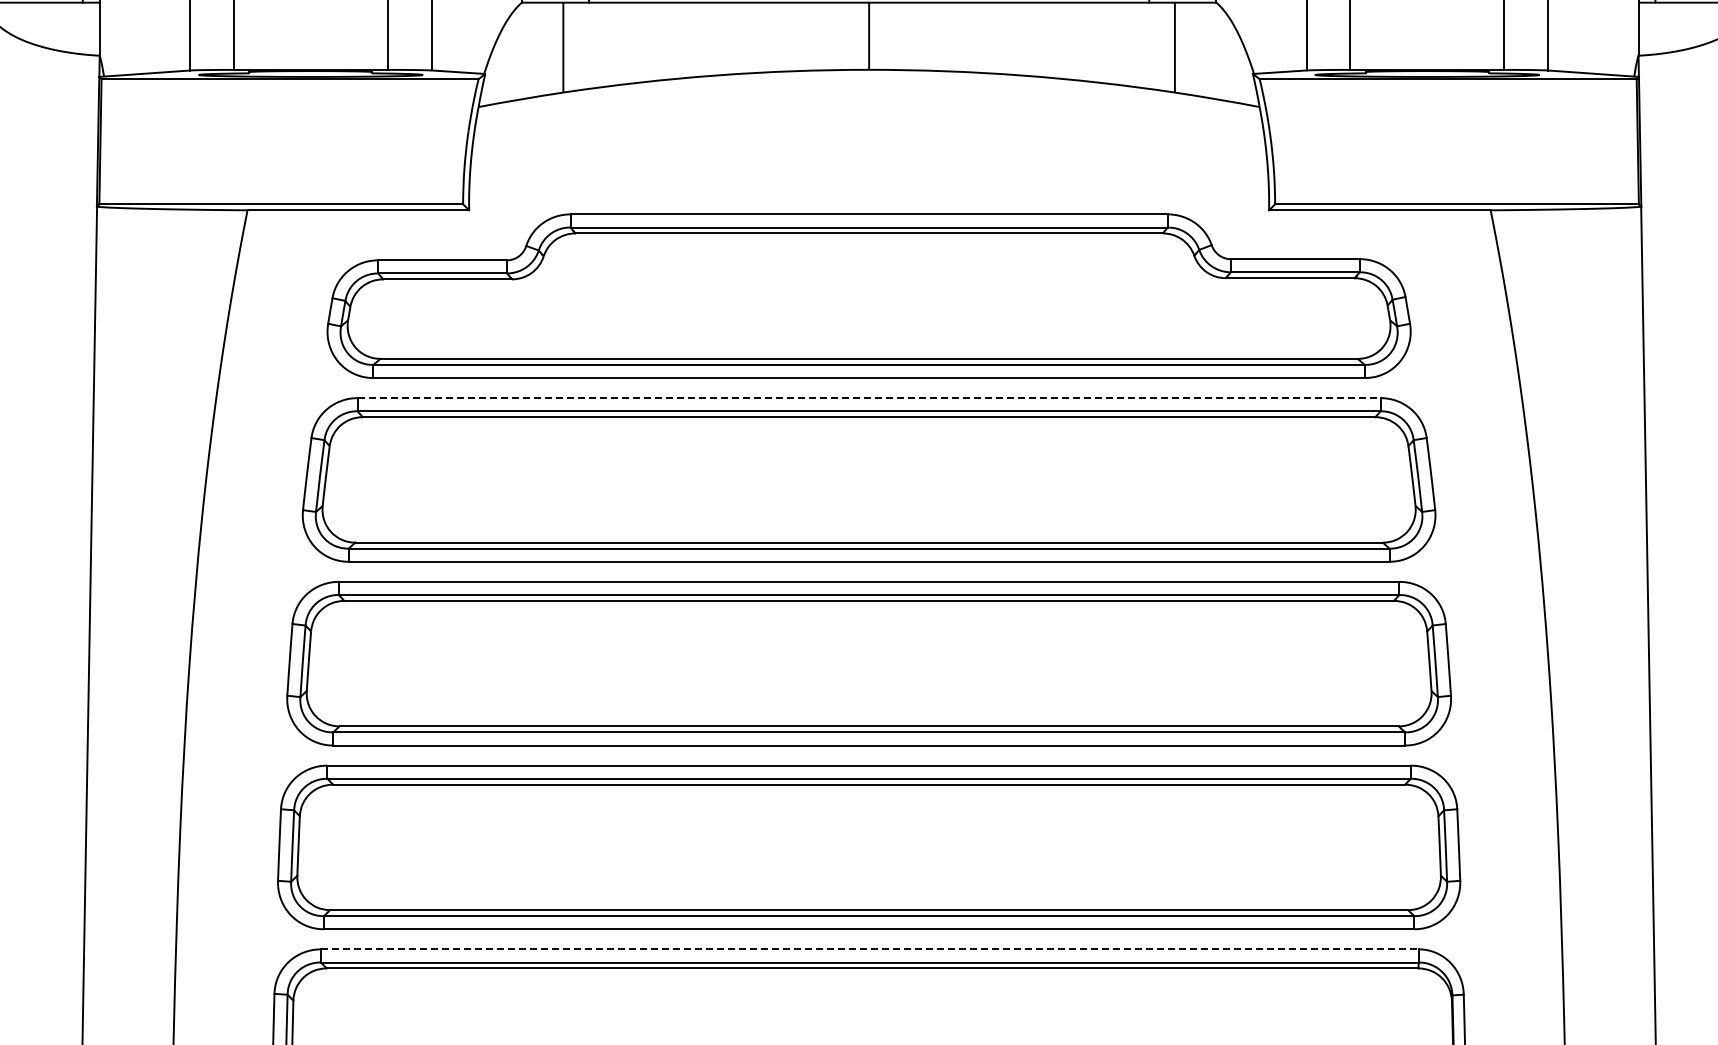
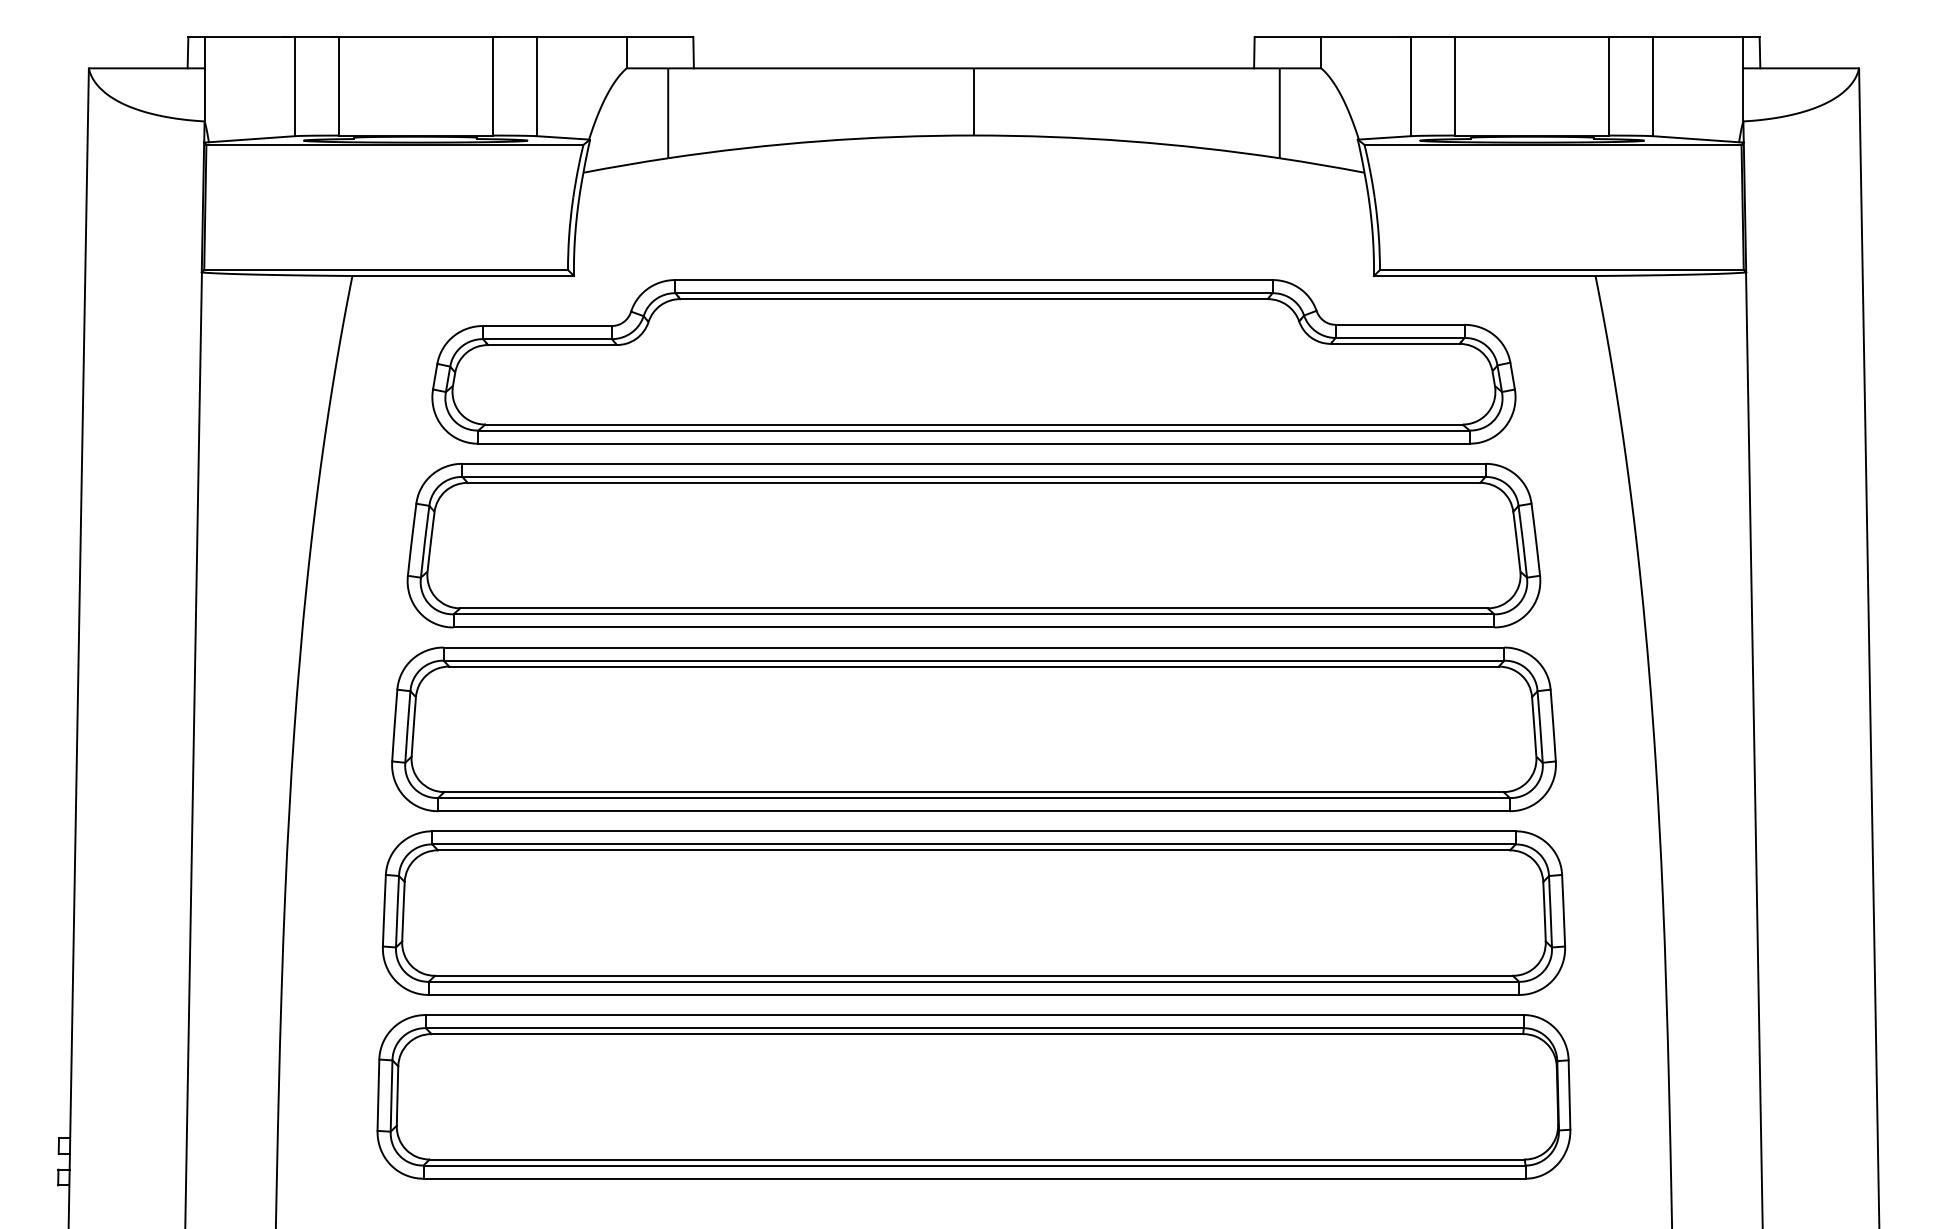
line: (868, 397) -> (973, 463), dashed -> solid
line: (869, 949) -> (974, 1015), dashed -> solid

